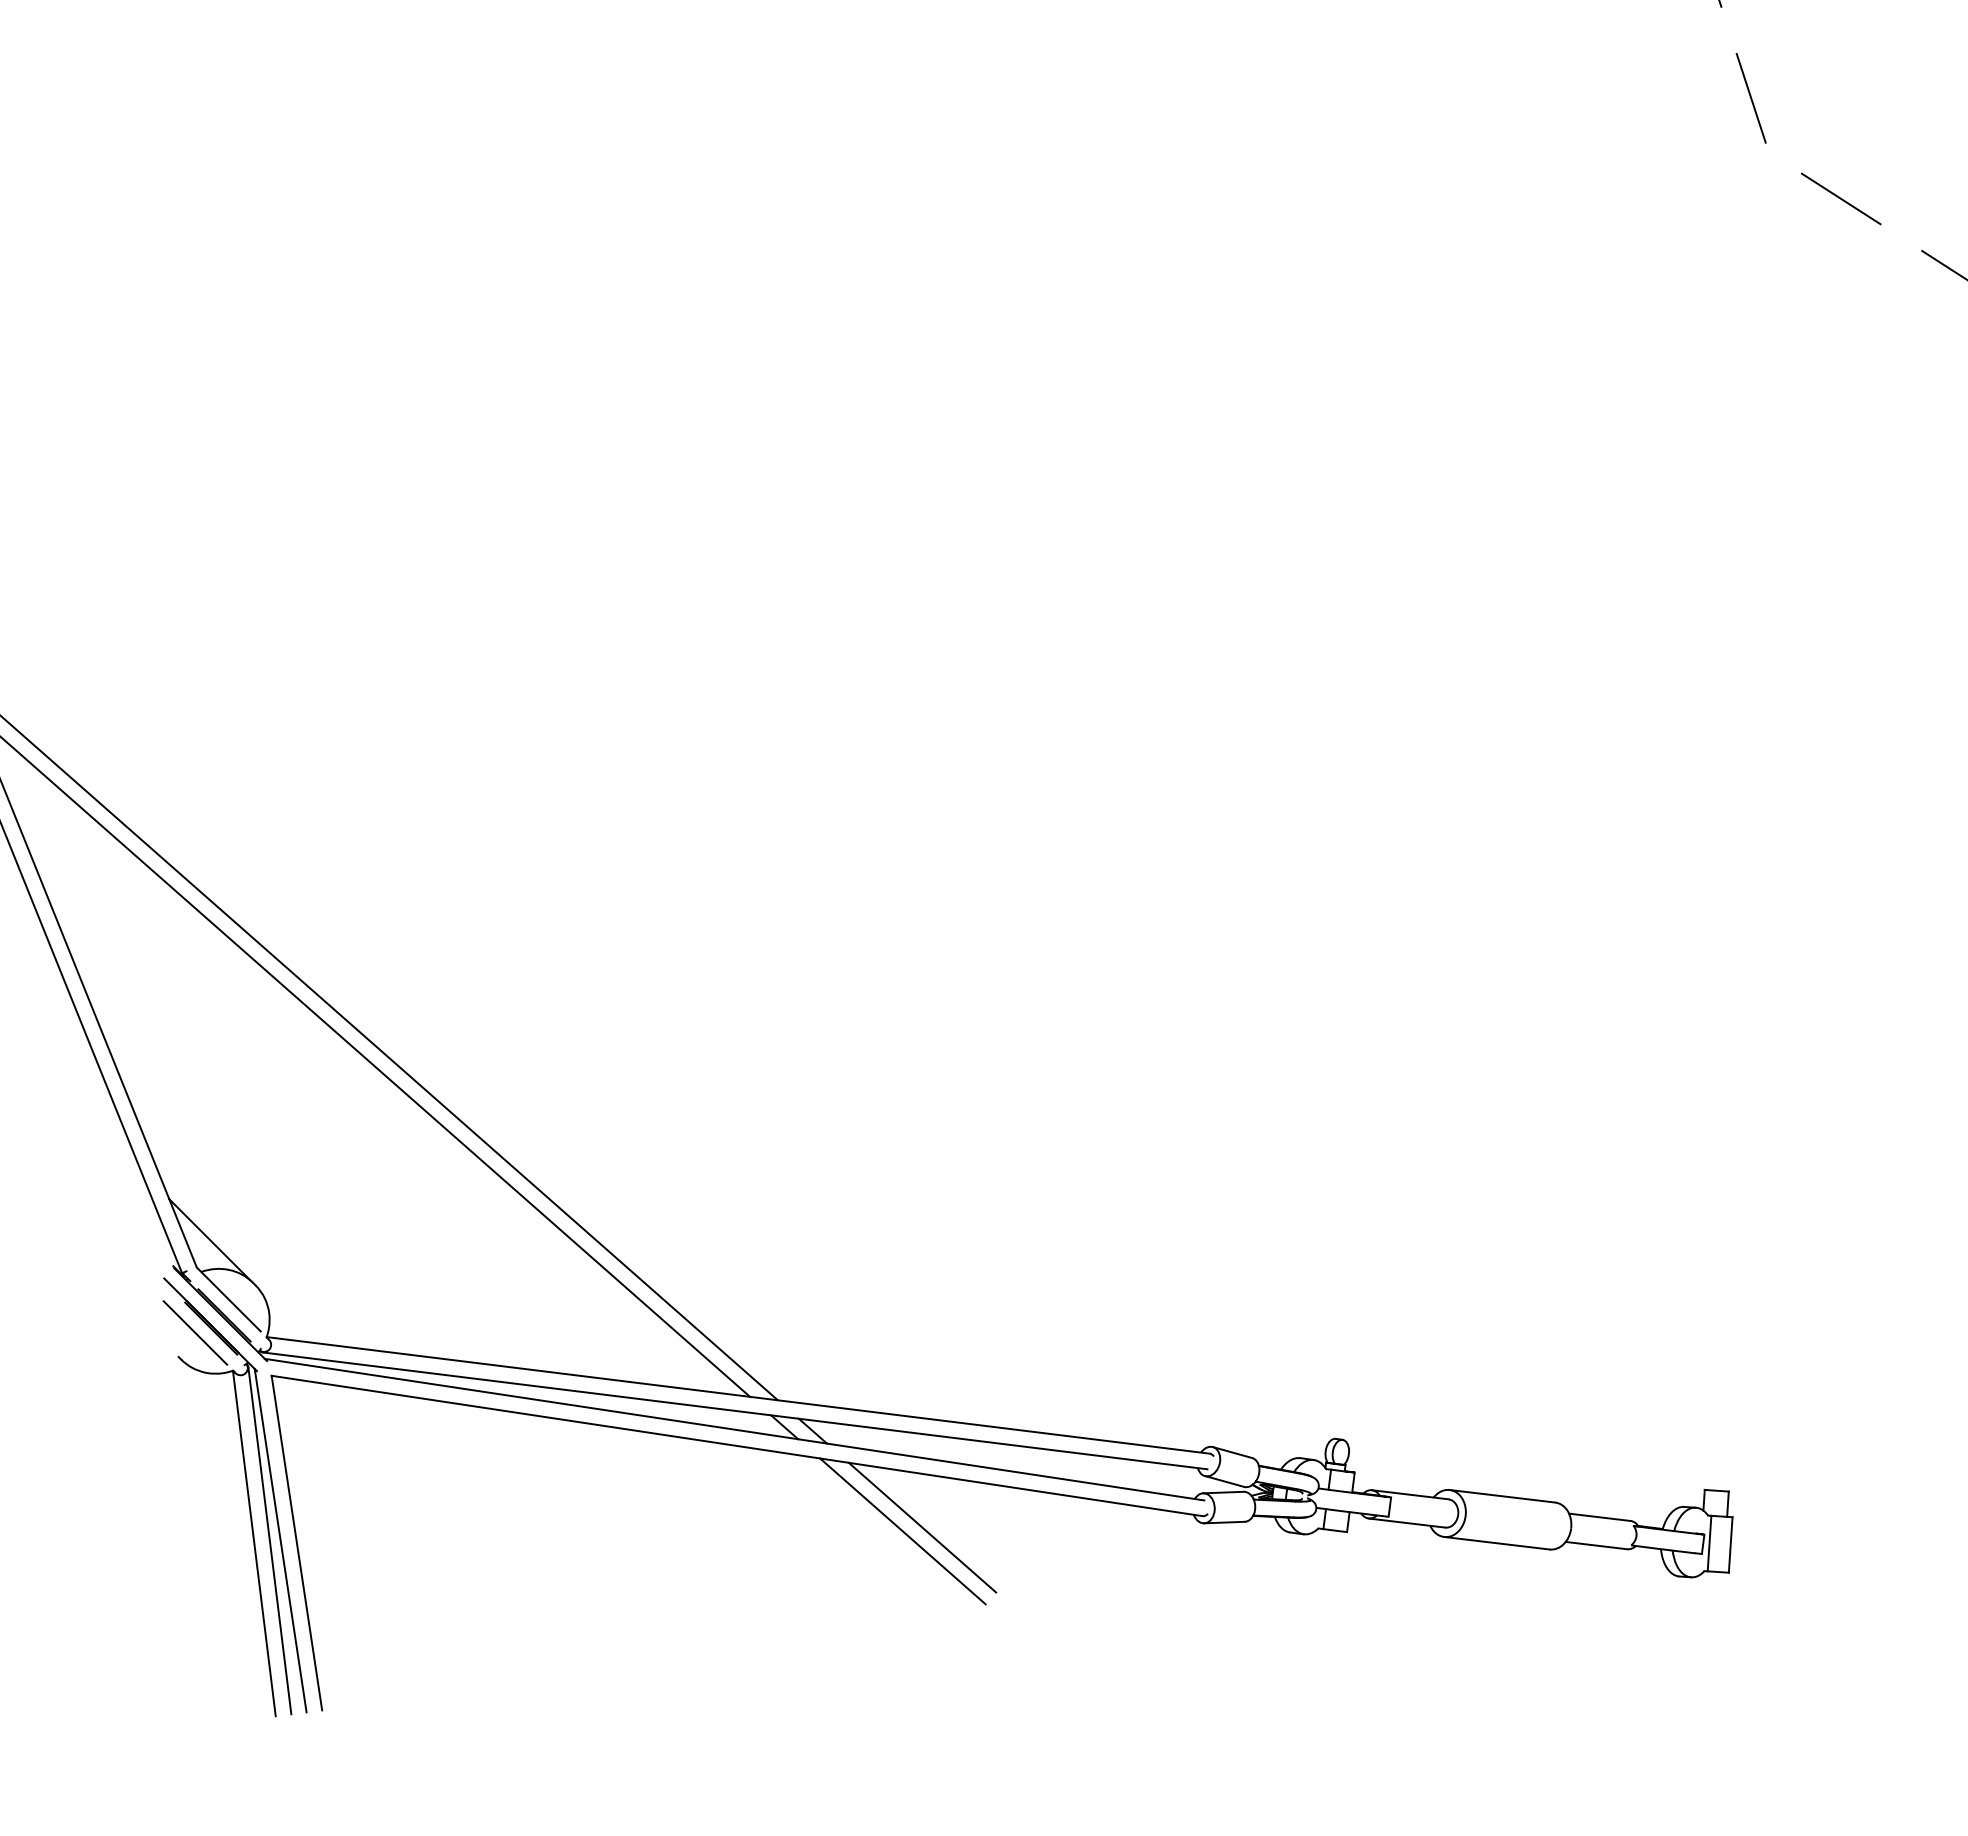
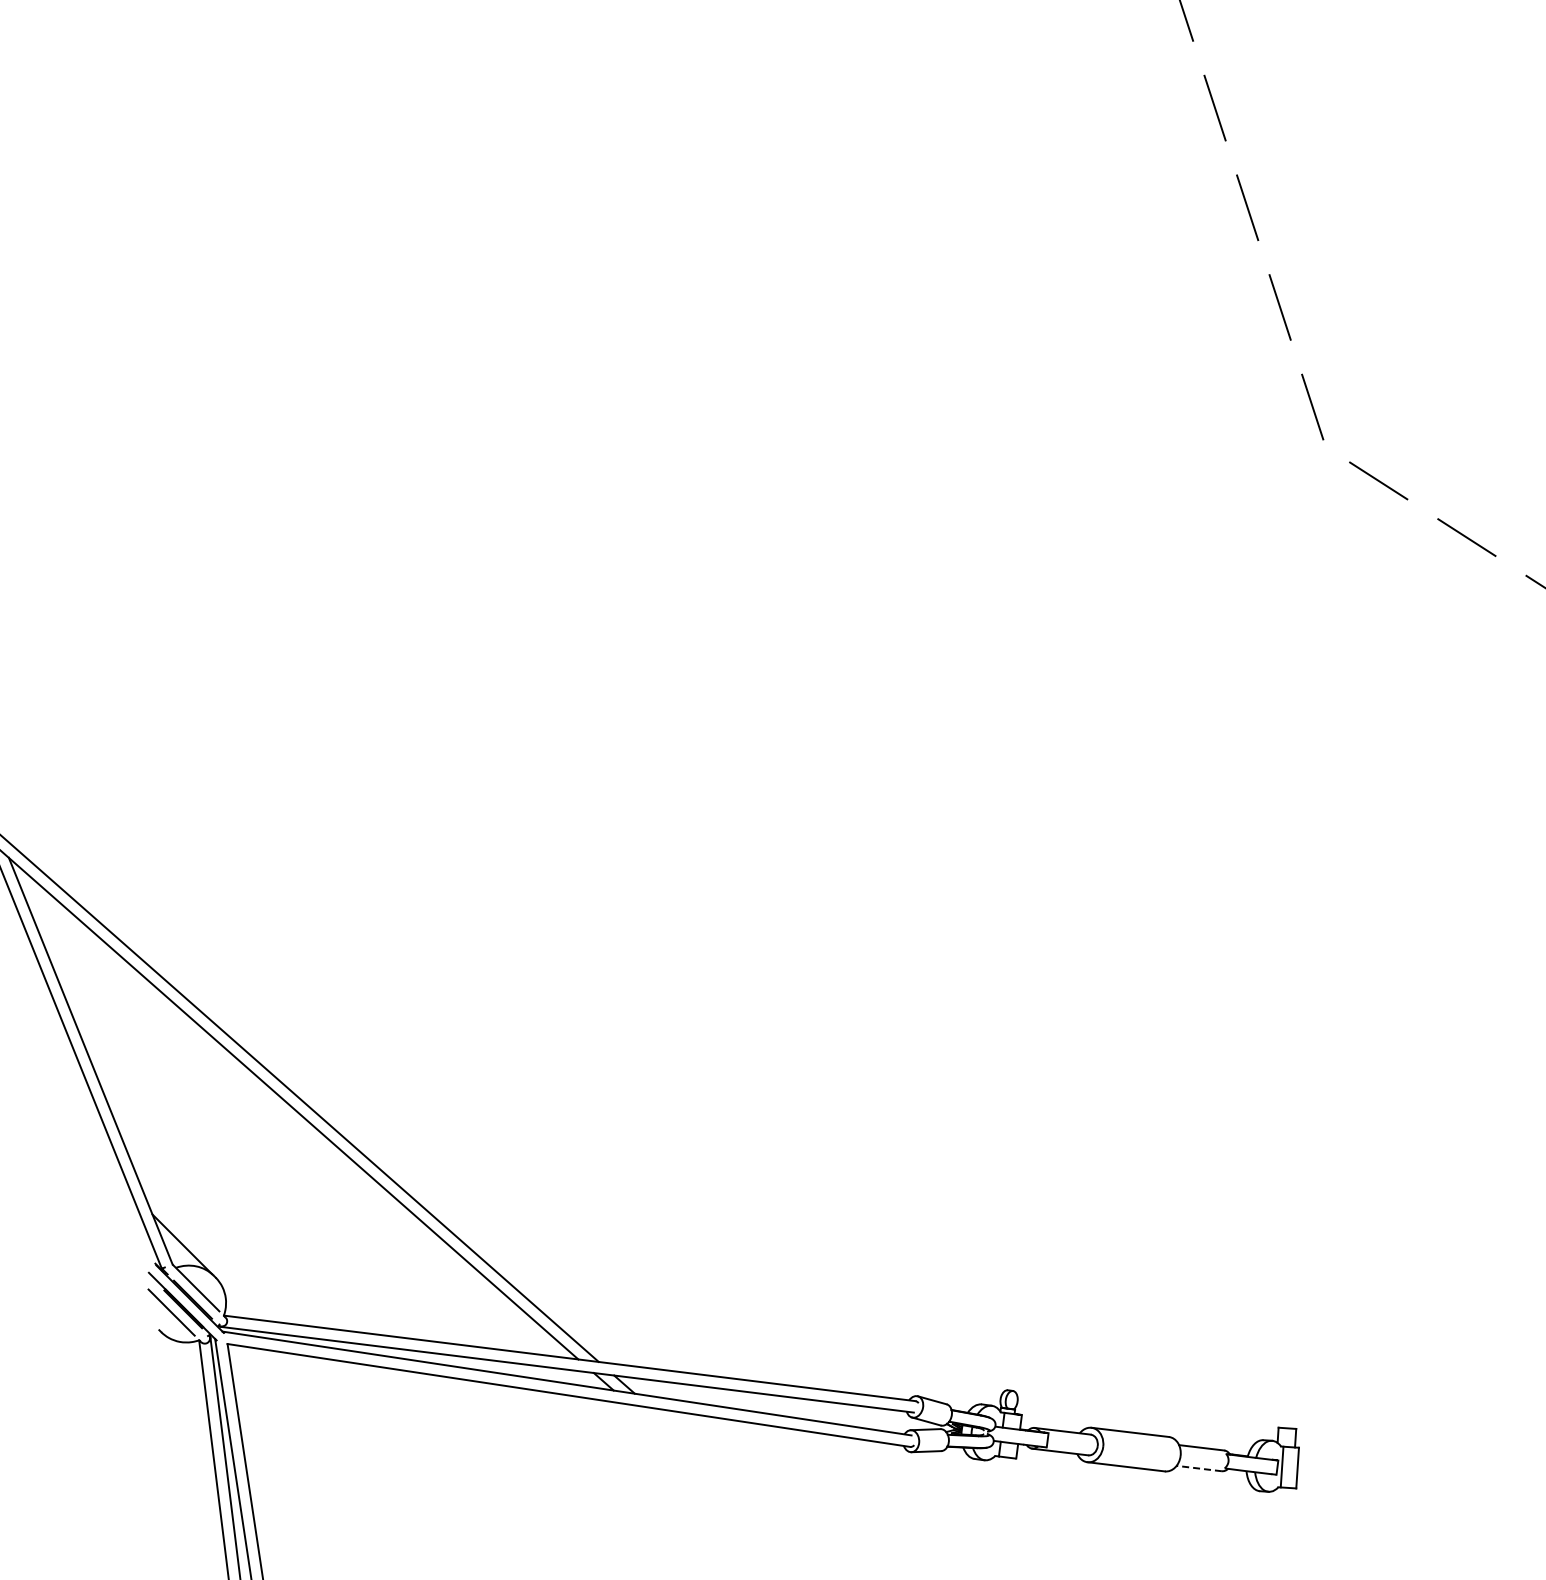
line: (921, 1526) -> (704, 1454), removed
line: (902, 1530) -> (690, 1457), removed
line: (1596, 1545) -> (1199, 1468), solid -> dashed

